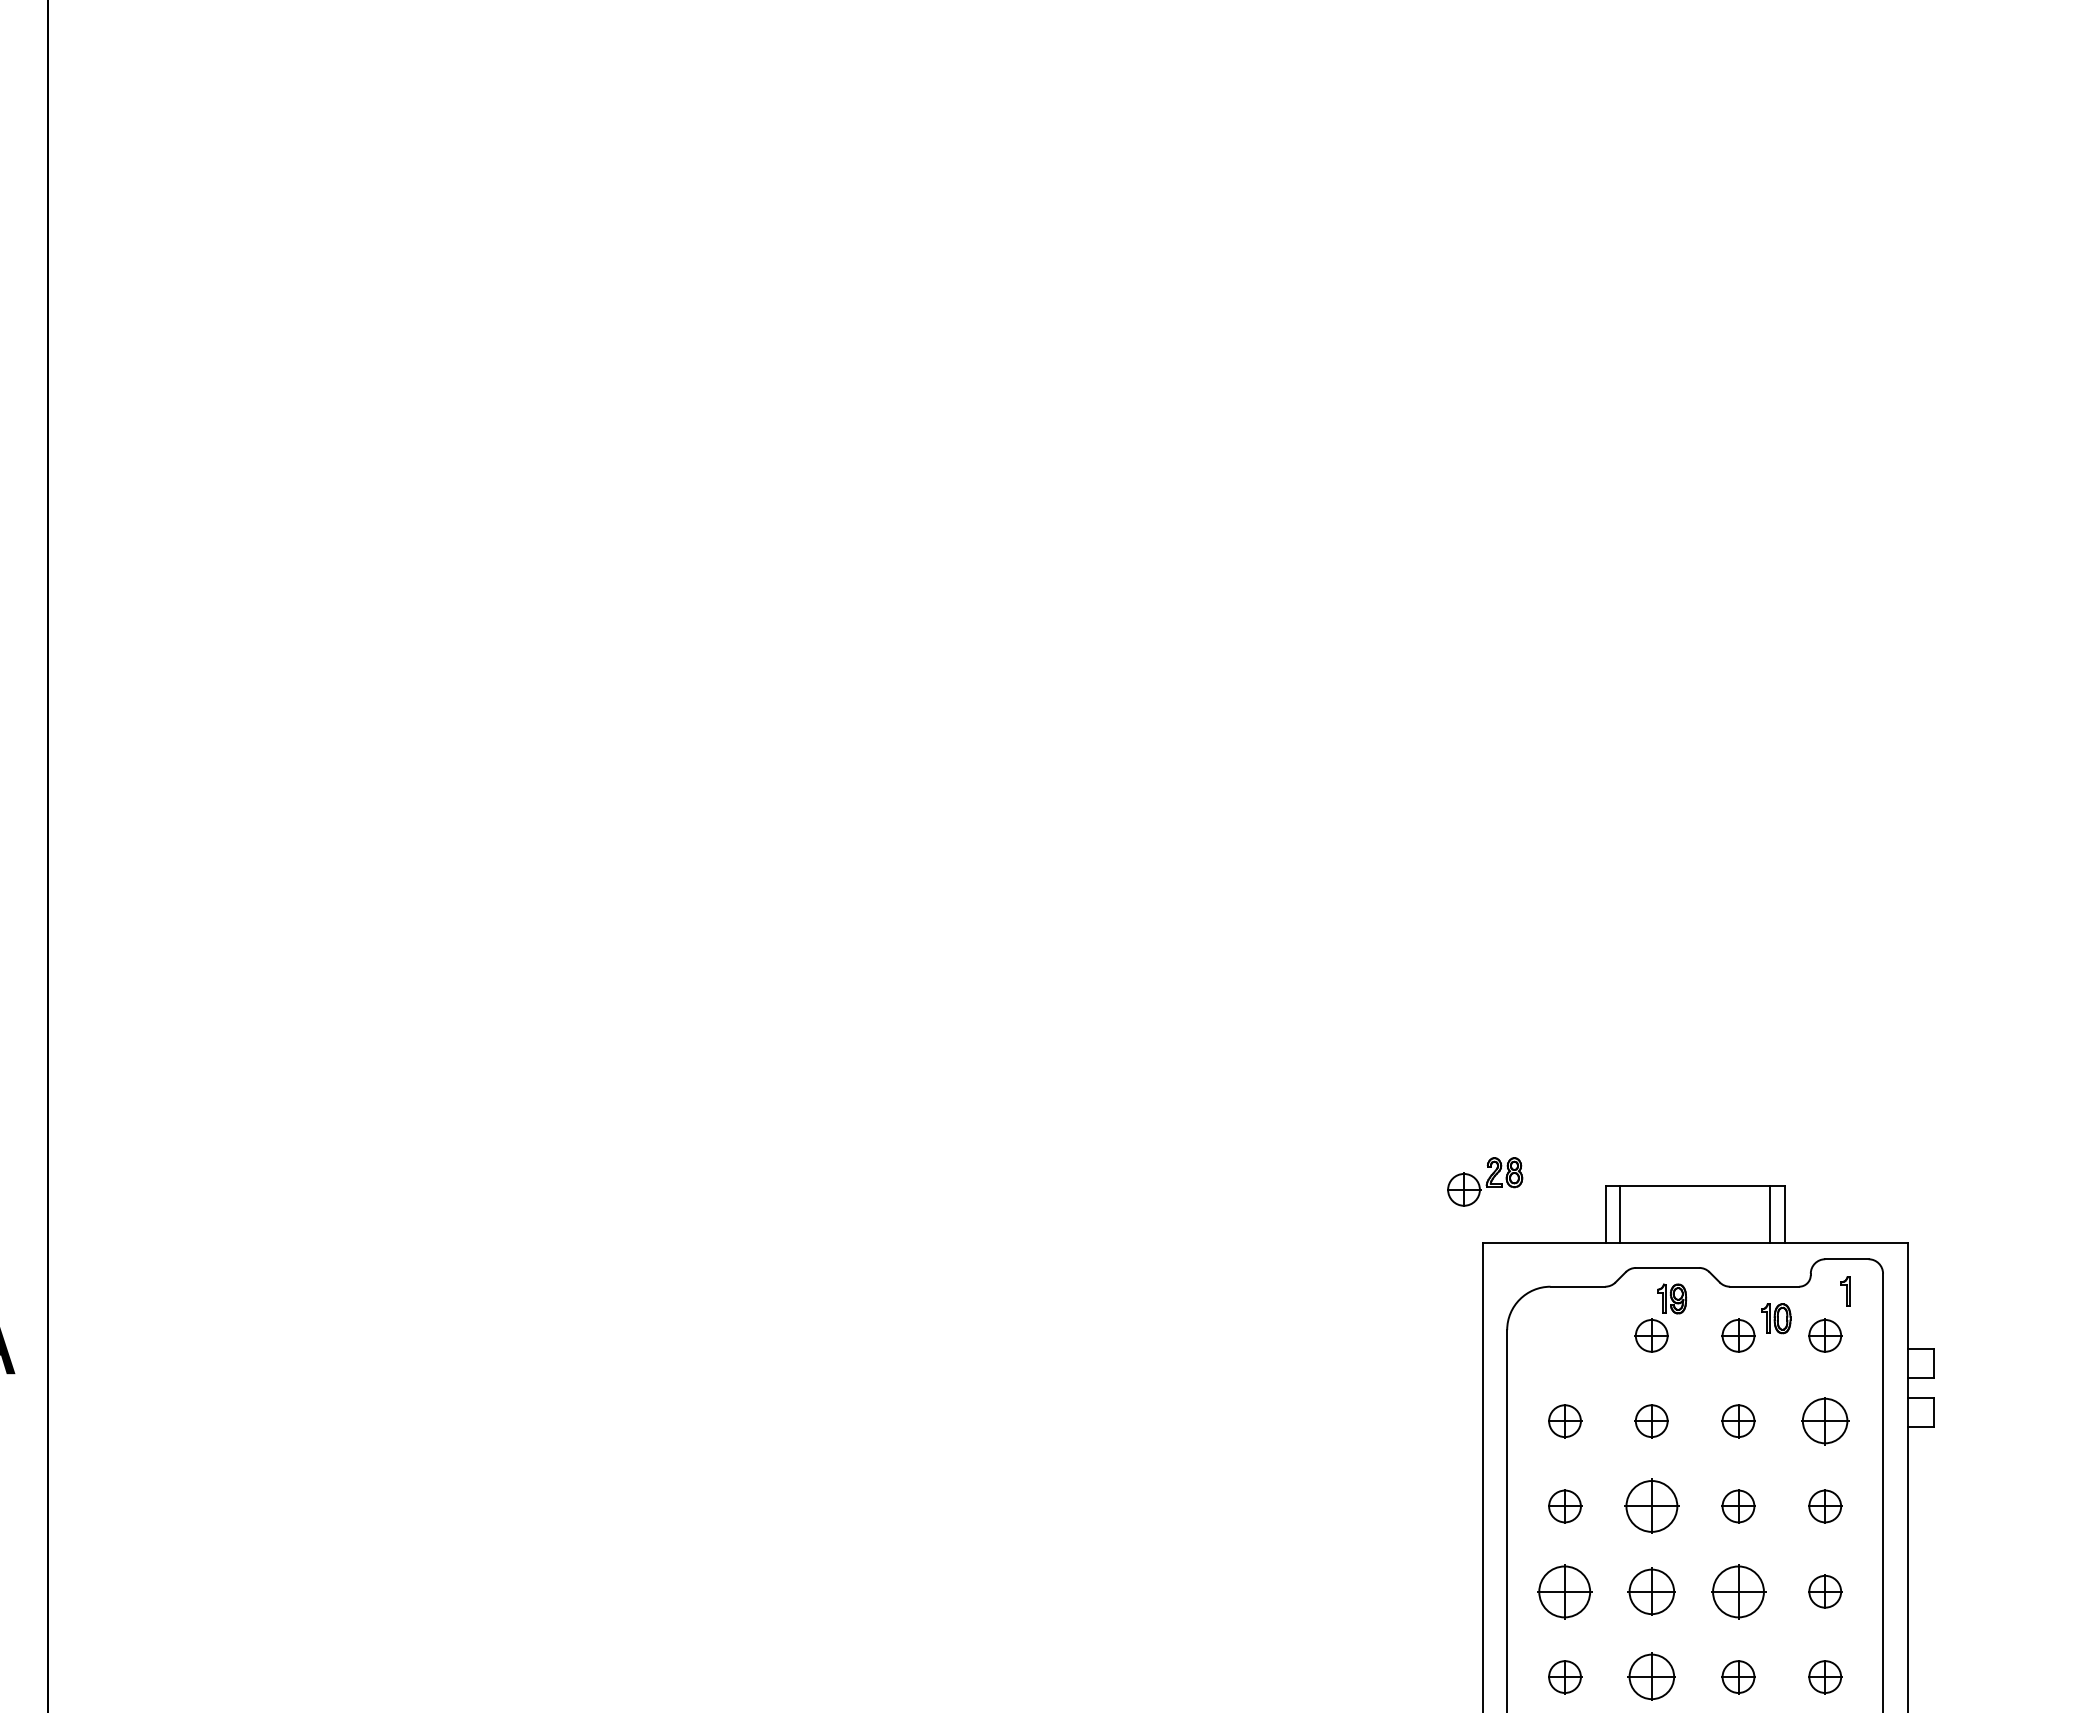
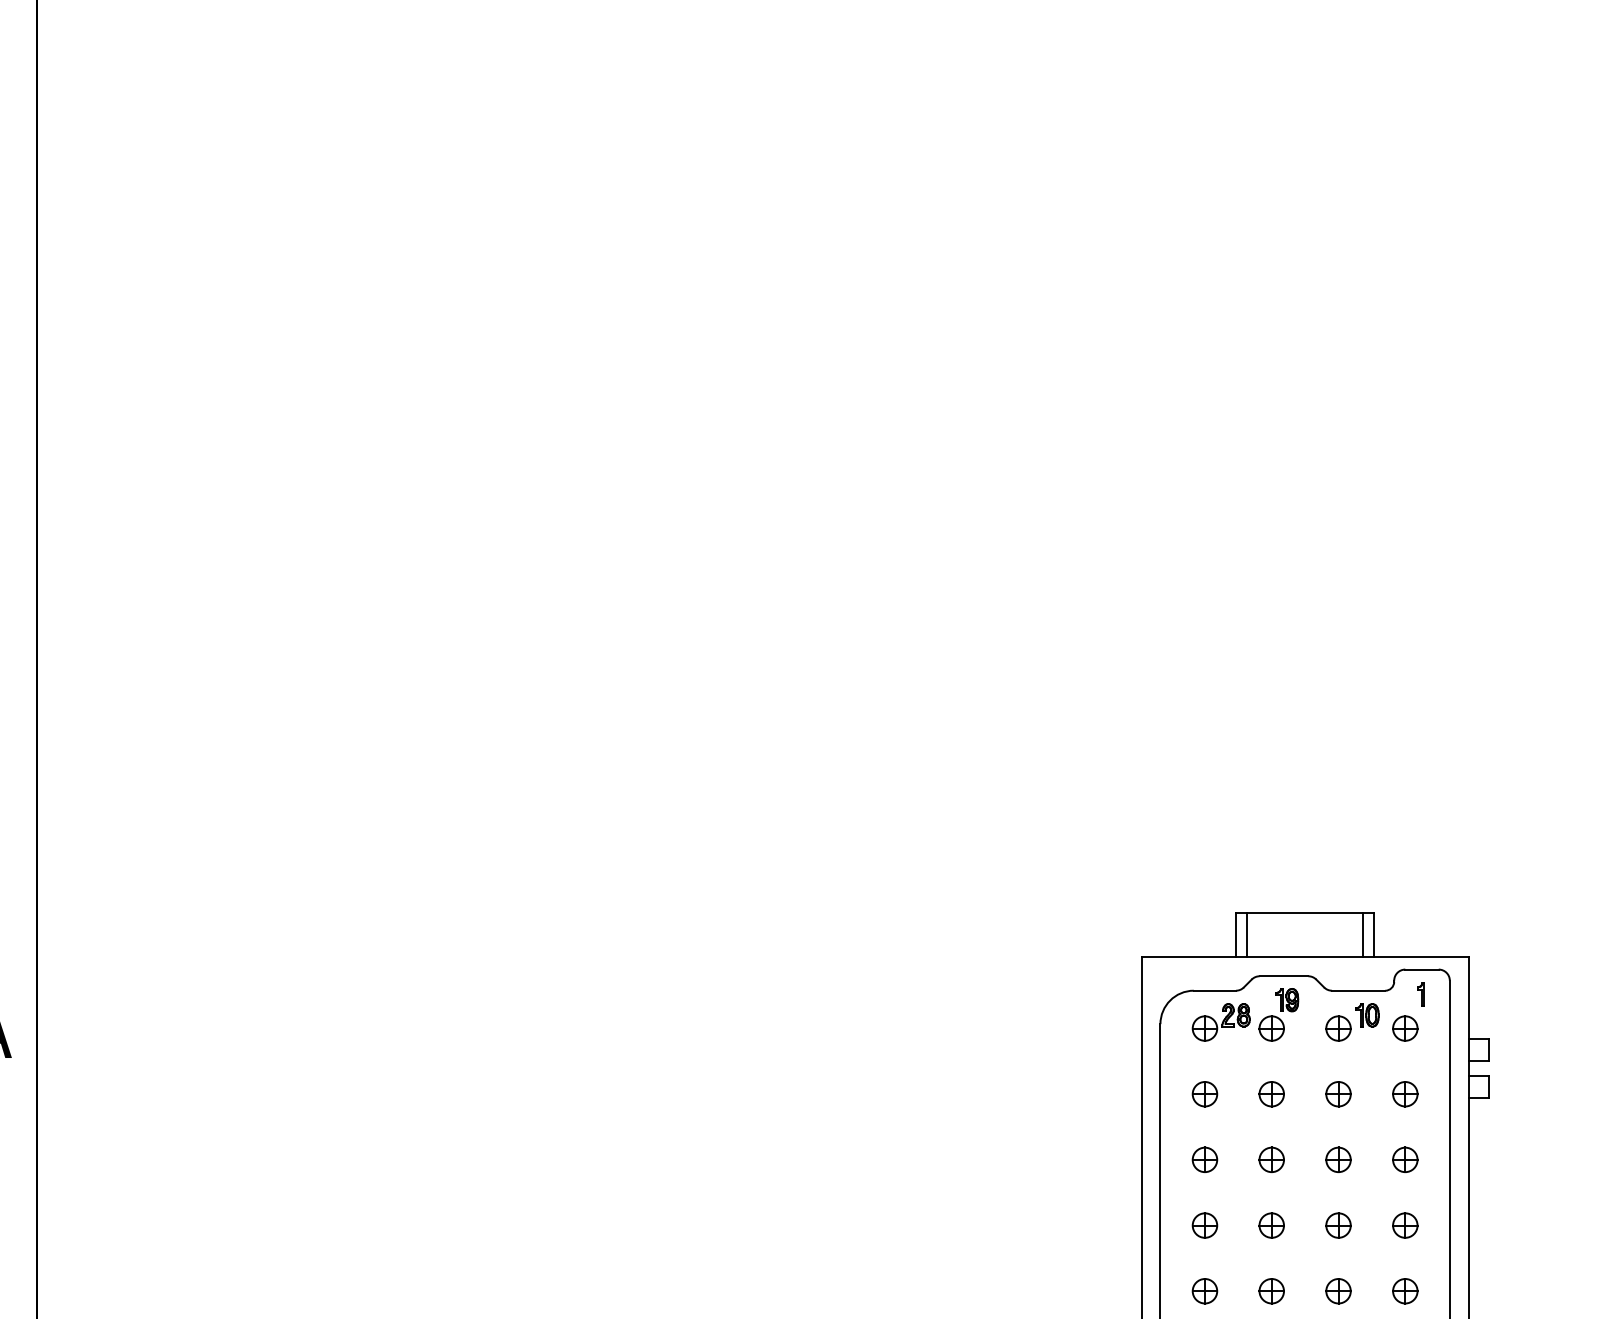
part: (1485, 1181) -> (1221, 1022), moved
part: (1825, 1421) -> (1405, 1094), size x0.71
part: (1651, 1506) -> (1271, 1159), size x0.62
part: (1565, 1591) -> (1205, 1225), size x0.62
part: (1651, 1591) -> (1271, 1225), size x0.71
part: (1738, 1591) -> (1338, 1225), size x0.62
part: (1651, 1677) -> (1271, 1291), size x0.71

